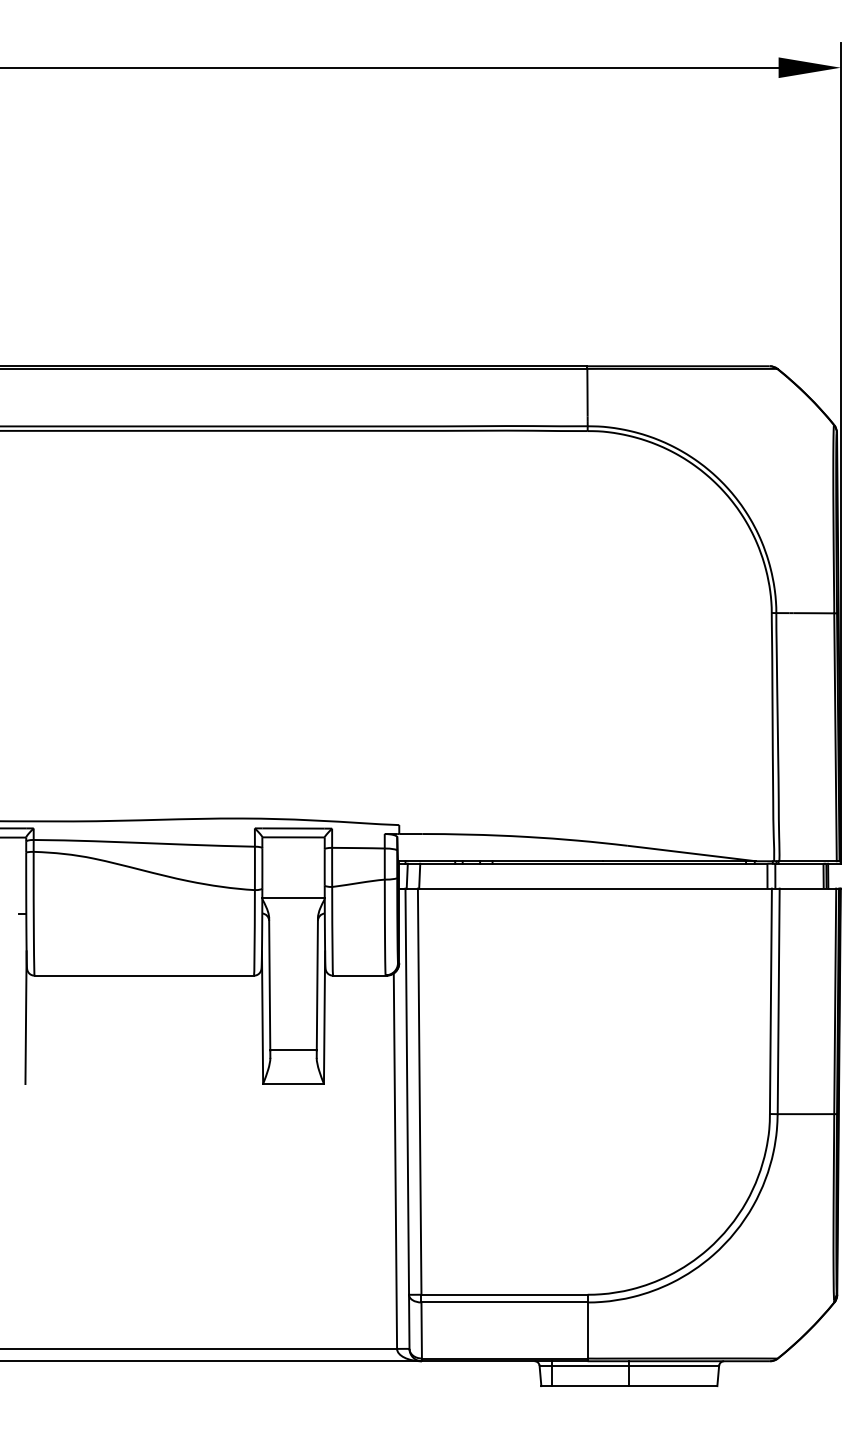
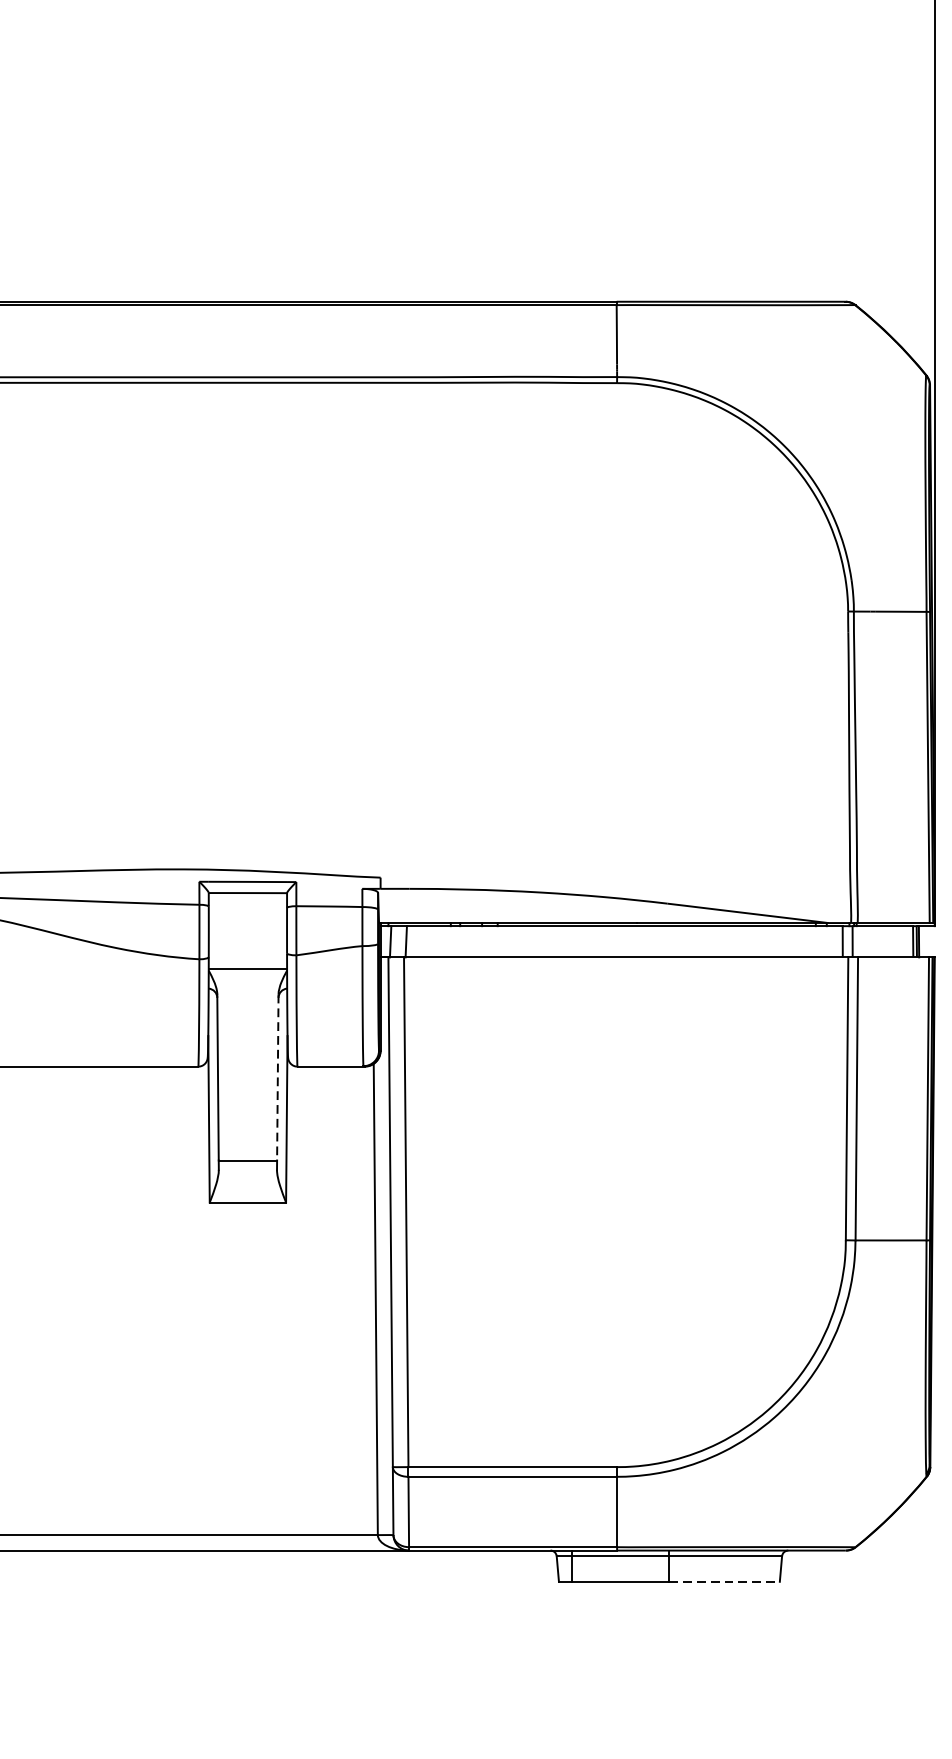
line: (317, 984) -> (277, 1077), solid -> dashed
line: (673, 1386) -> (724, 1582), solid -> dashed

